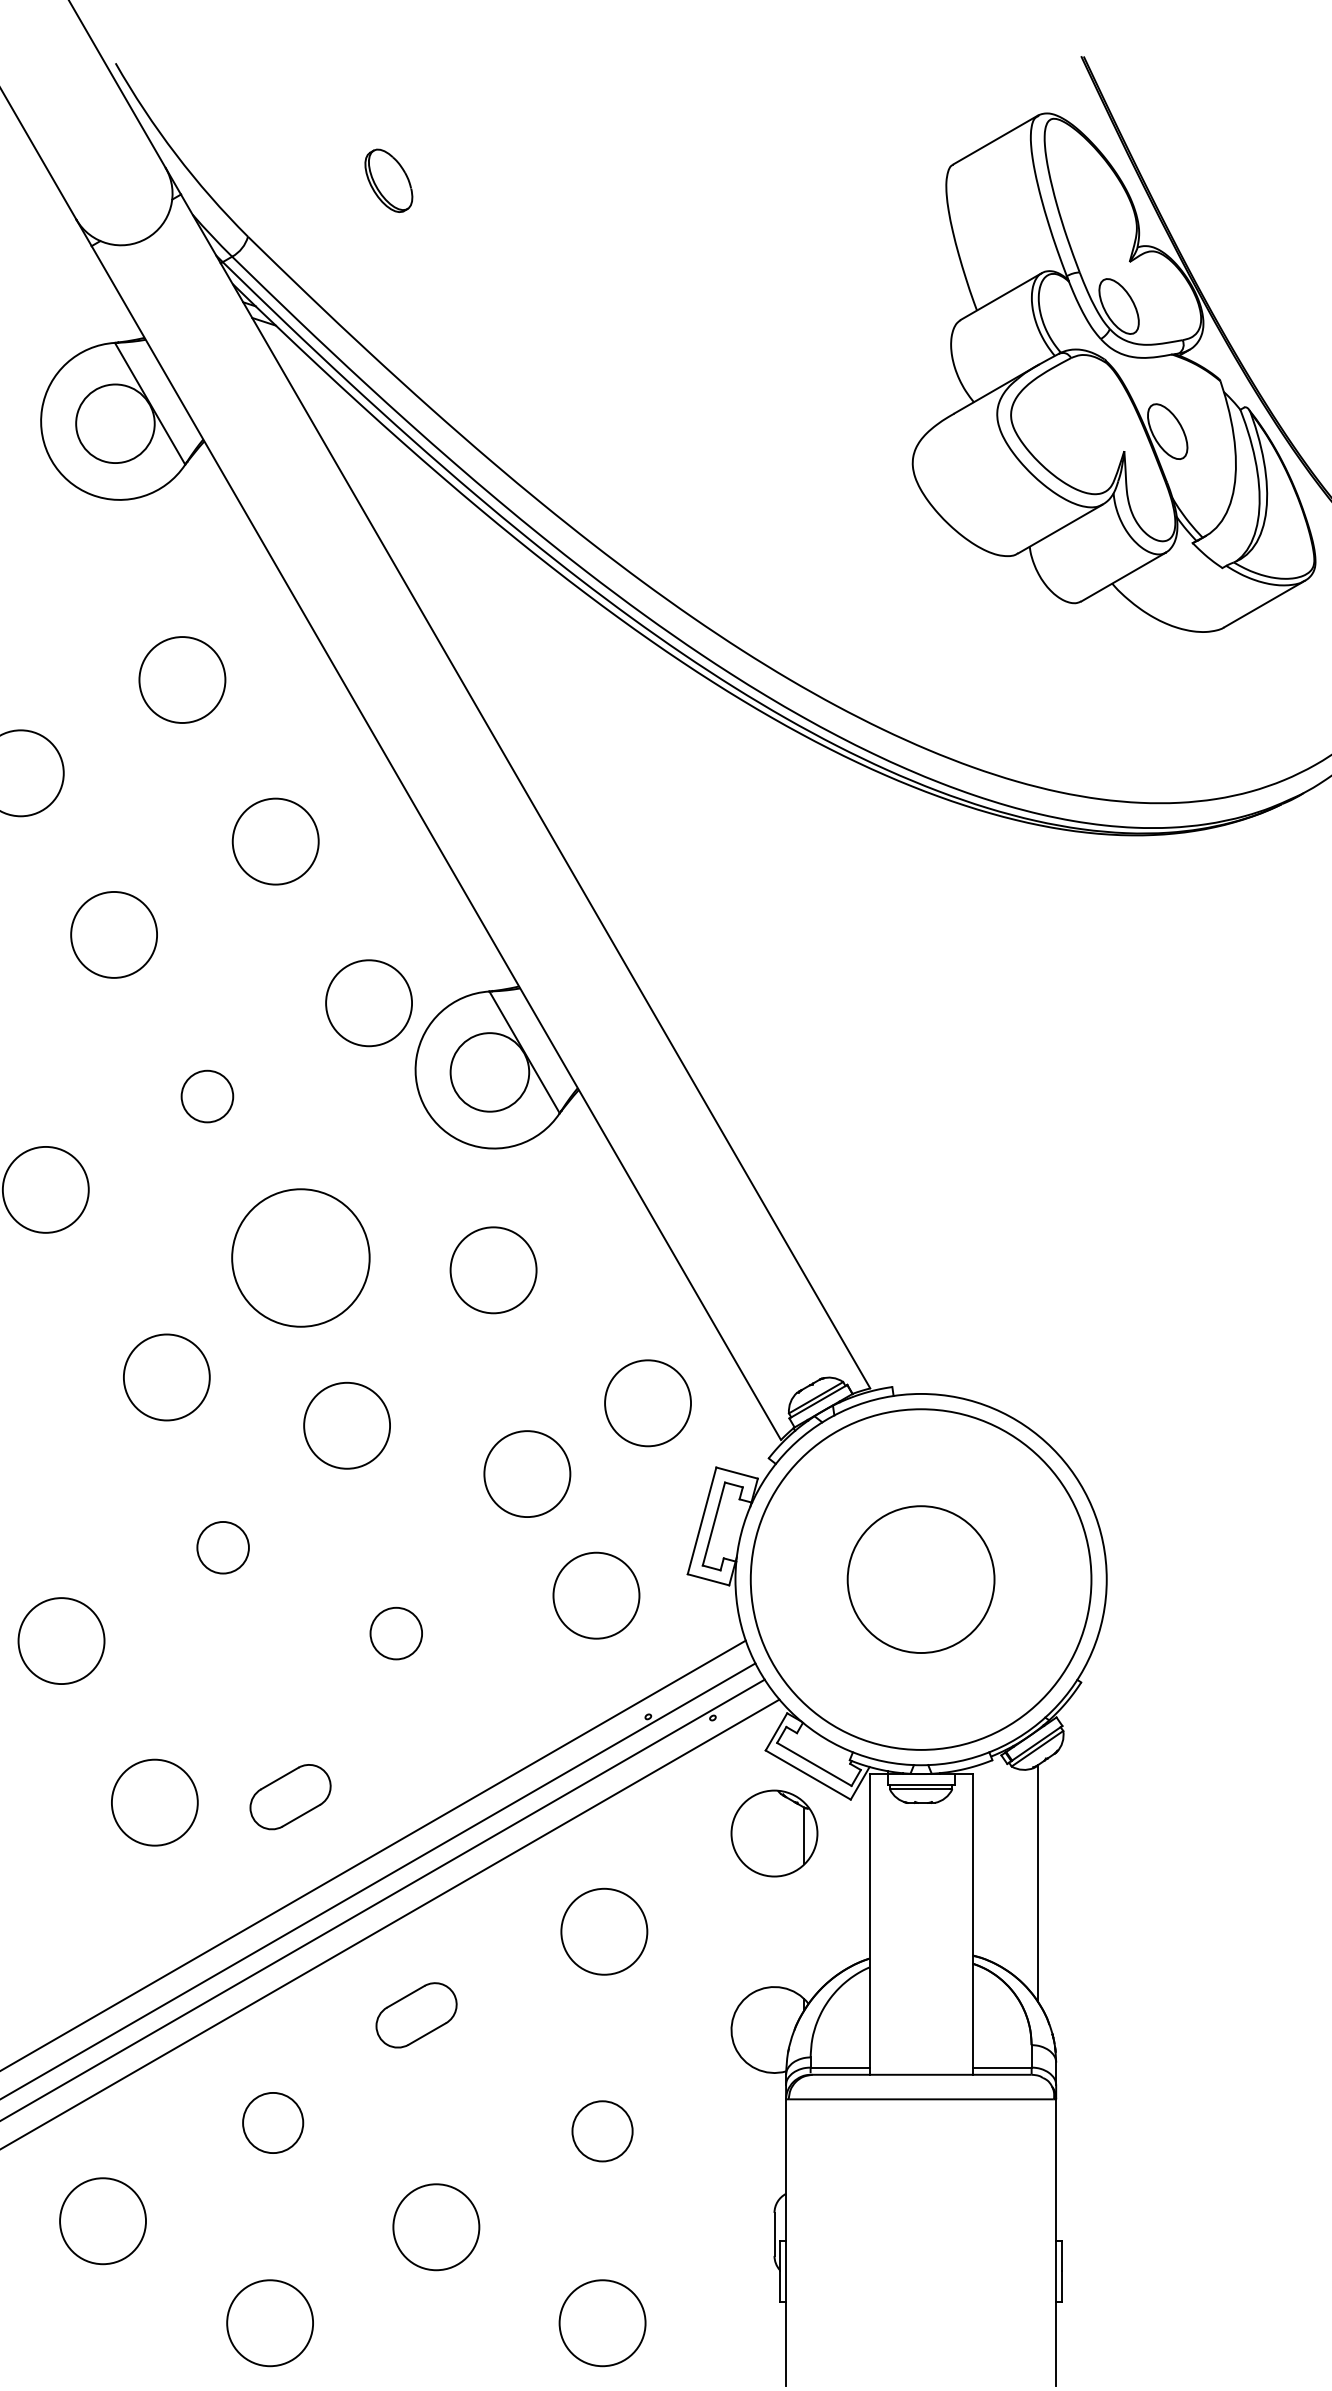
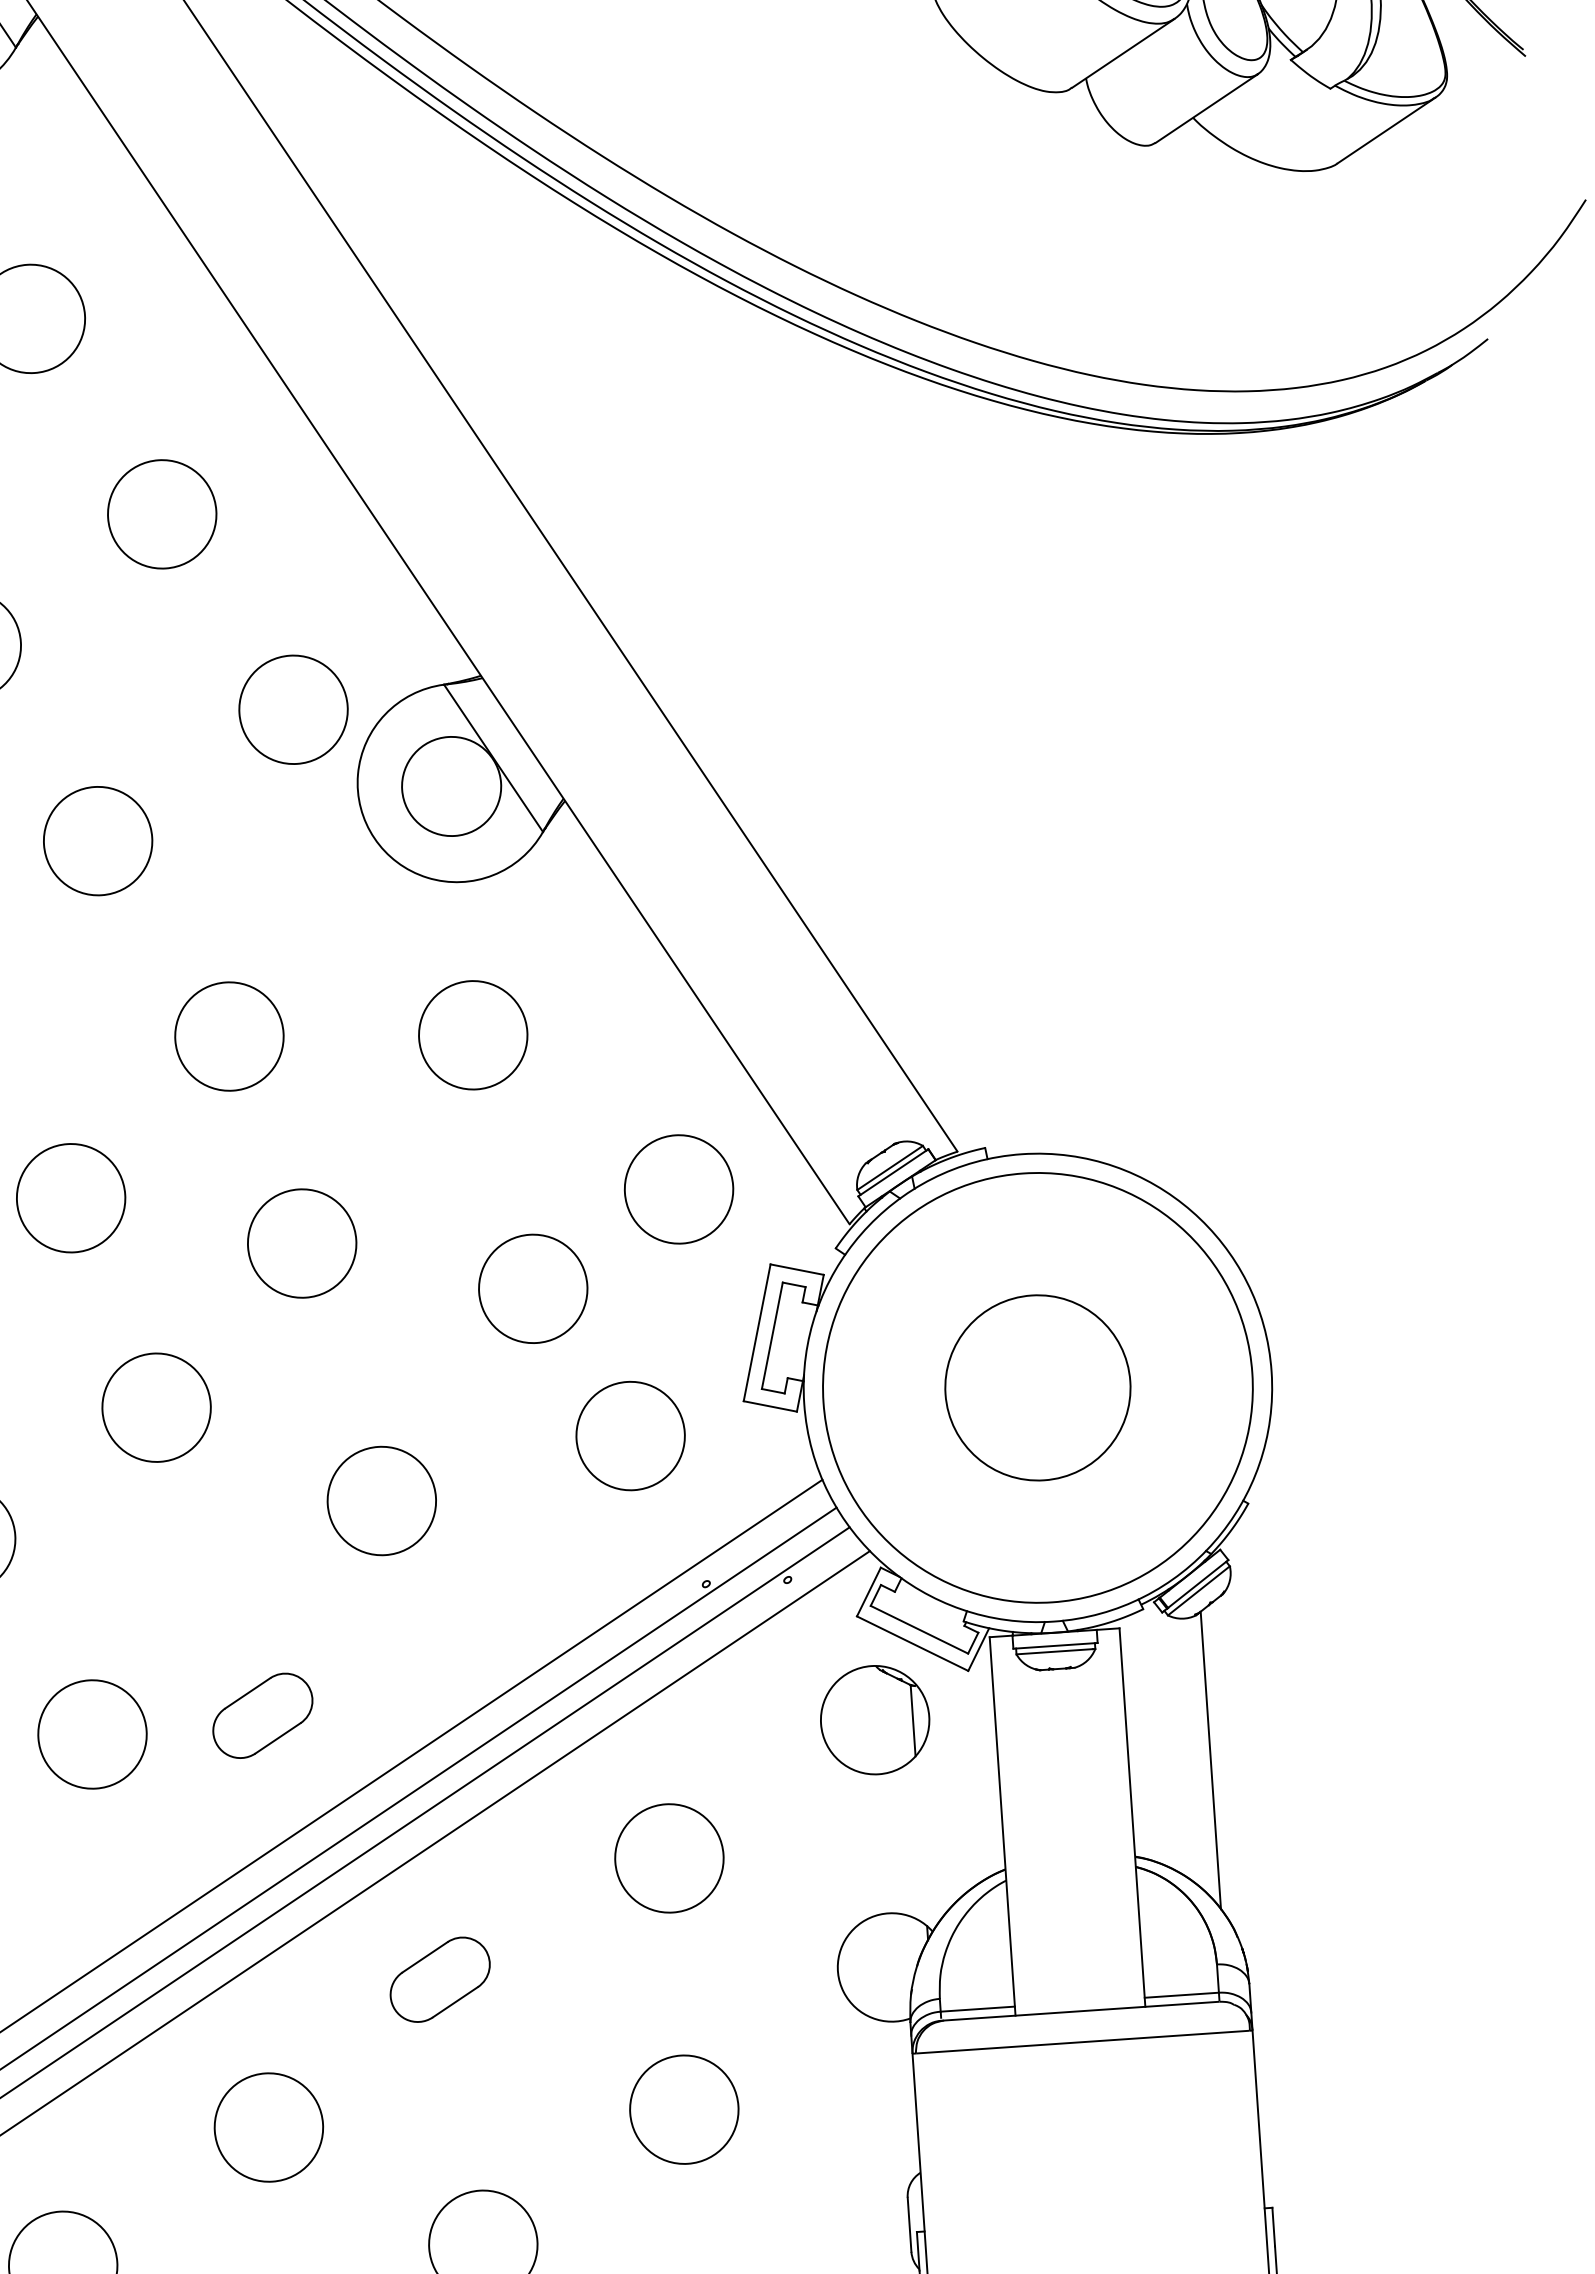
circle: (207, 1096) -> (98, 841), size x1.67
circle: (300, 1258) -> (229, 1036), size x0.62
circle: (223, 1547) -> (157, 1407), size x1.67
circle: (396, 1633) -> (382, 1500), size x1.67
circle: (273, 2122) -> (269, 2126), size x1.43
circle: (602, 2131) -> (684, 2109), size x1.43

